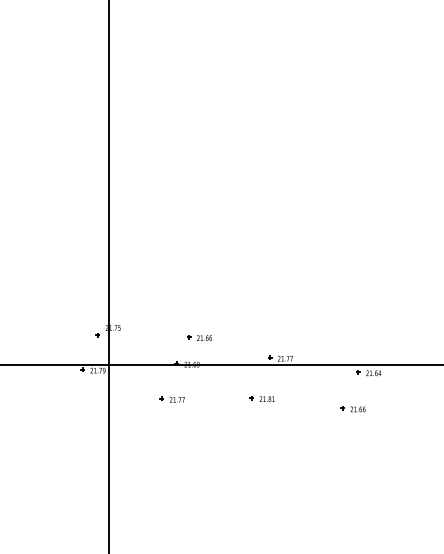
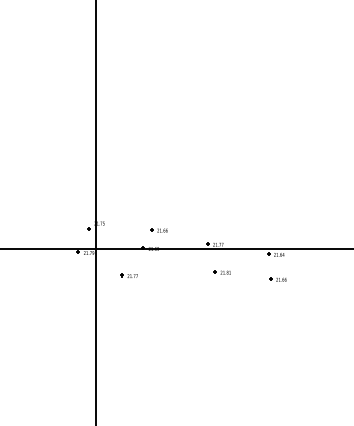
part: (171, 398) -> (128, 275), moved
part: (261, 398) -> (221, 272), moved
part: (352, 409) -> (277, 279), moved

